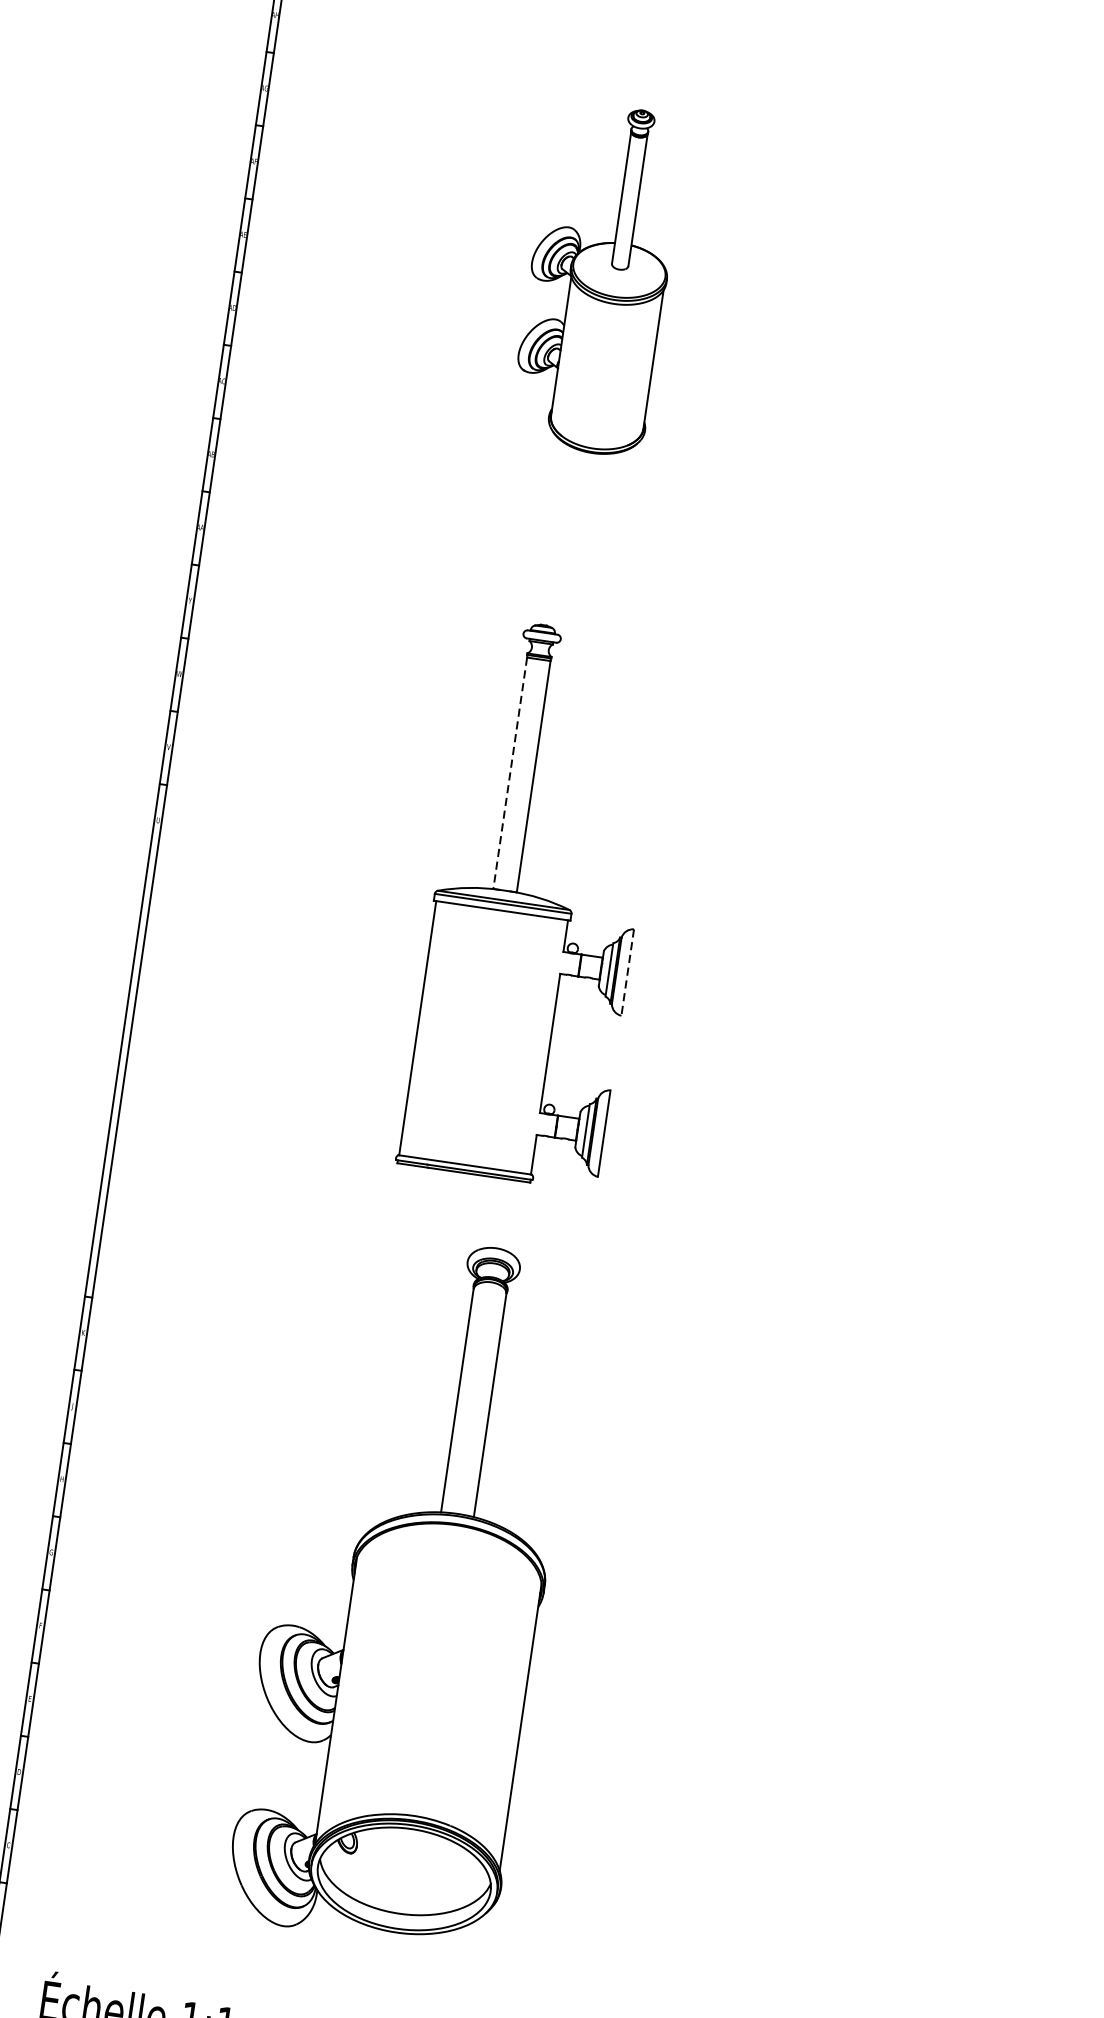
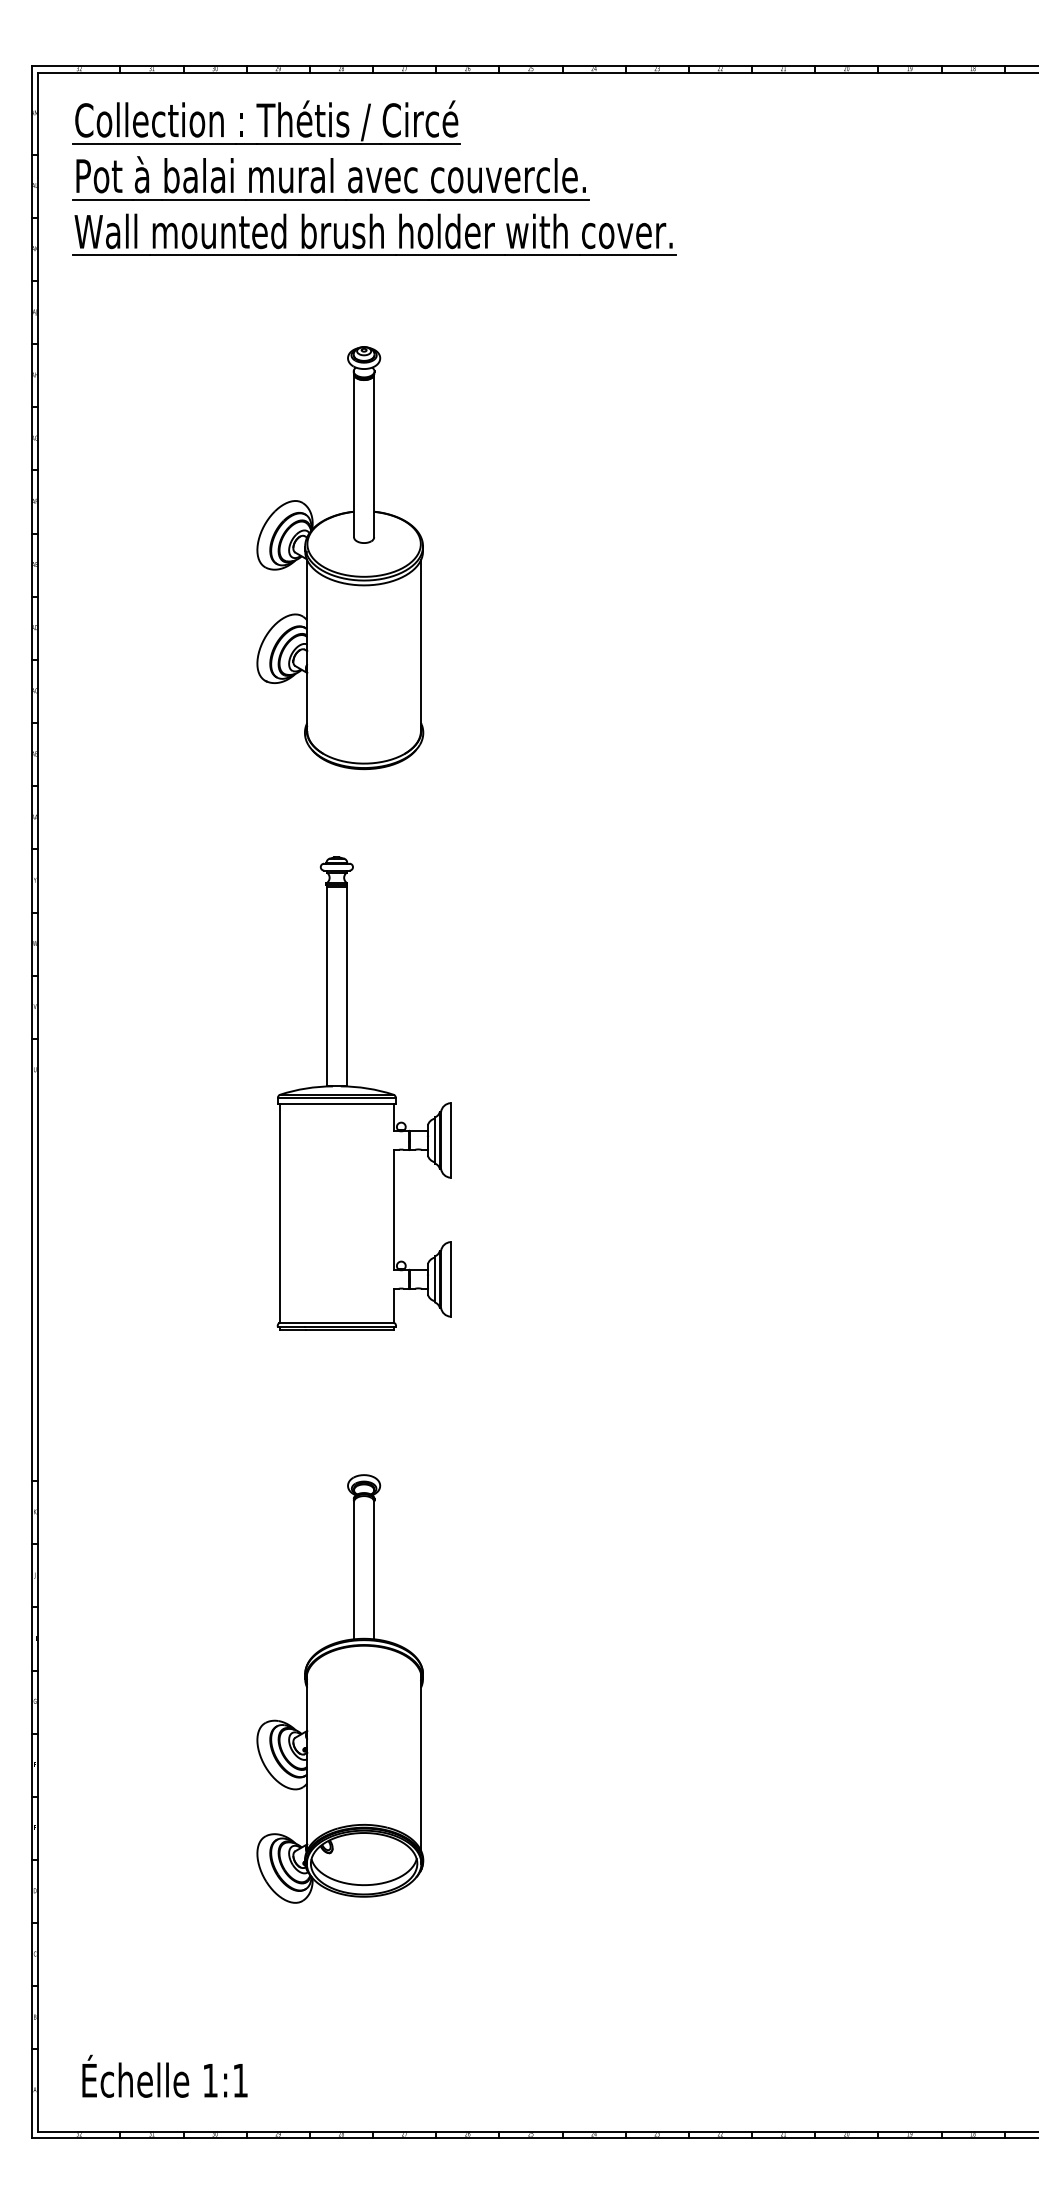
part: (598, 279) -> (340, 558), size x1.43
line: (509, 773) -> (326, 986), dashed -> solid
line: (627, 972) -> (450, 1140), dashed -> solid
part: (407, 1589) -> (340, 1688), size x0.71

